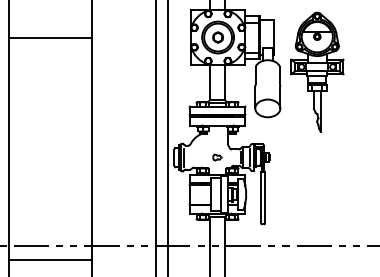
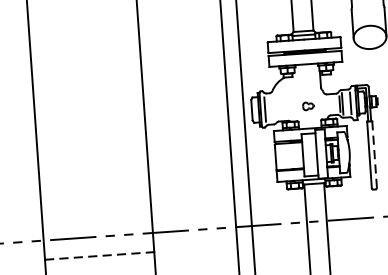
line: (265, 198) -> (375, 155), solid -> dashed
line: (50, 260) -> (99, 256), solid -> dashed

